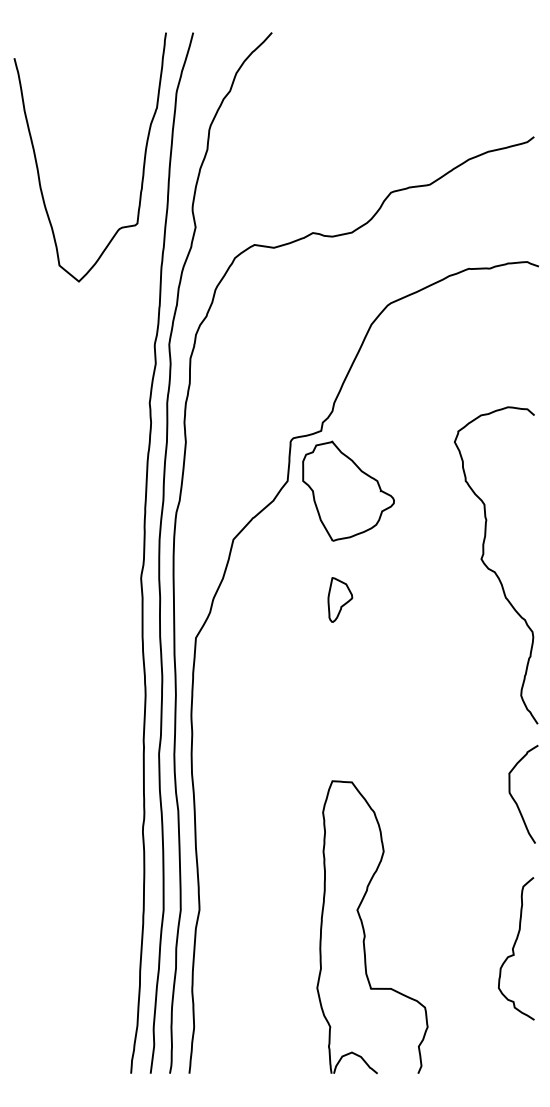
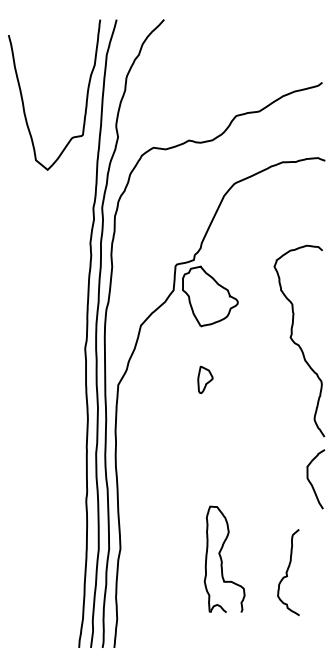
part: (340, 599) -> (205, 379), moved
part: (371, 927) -> (224, 559), size x0.6
curve: (514, 948) -> (287, 572), moved

